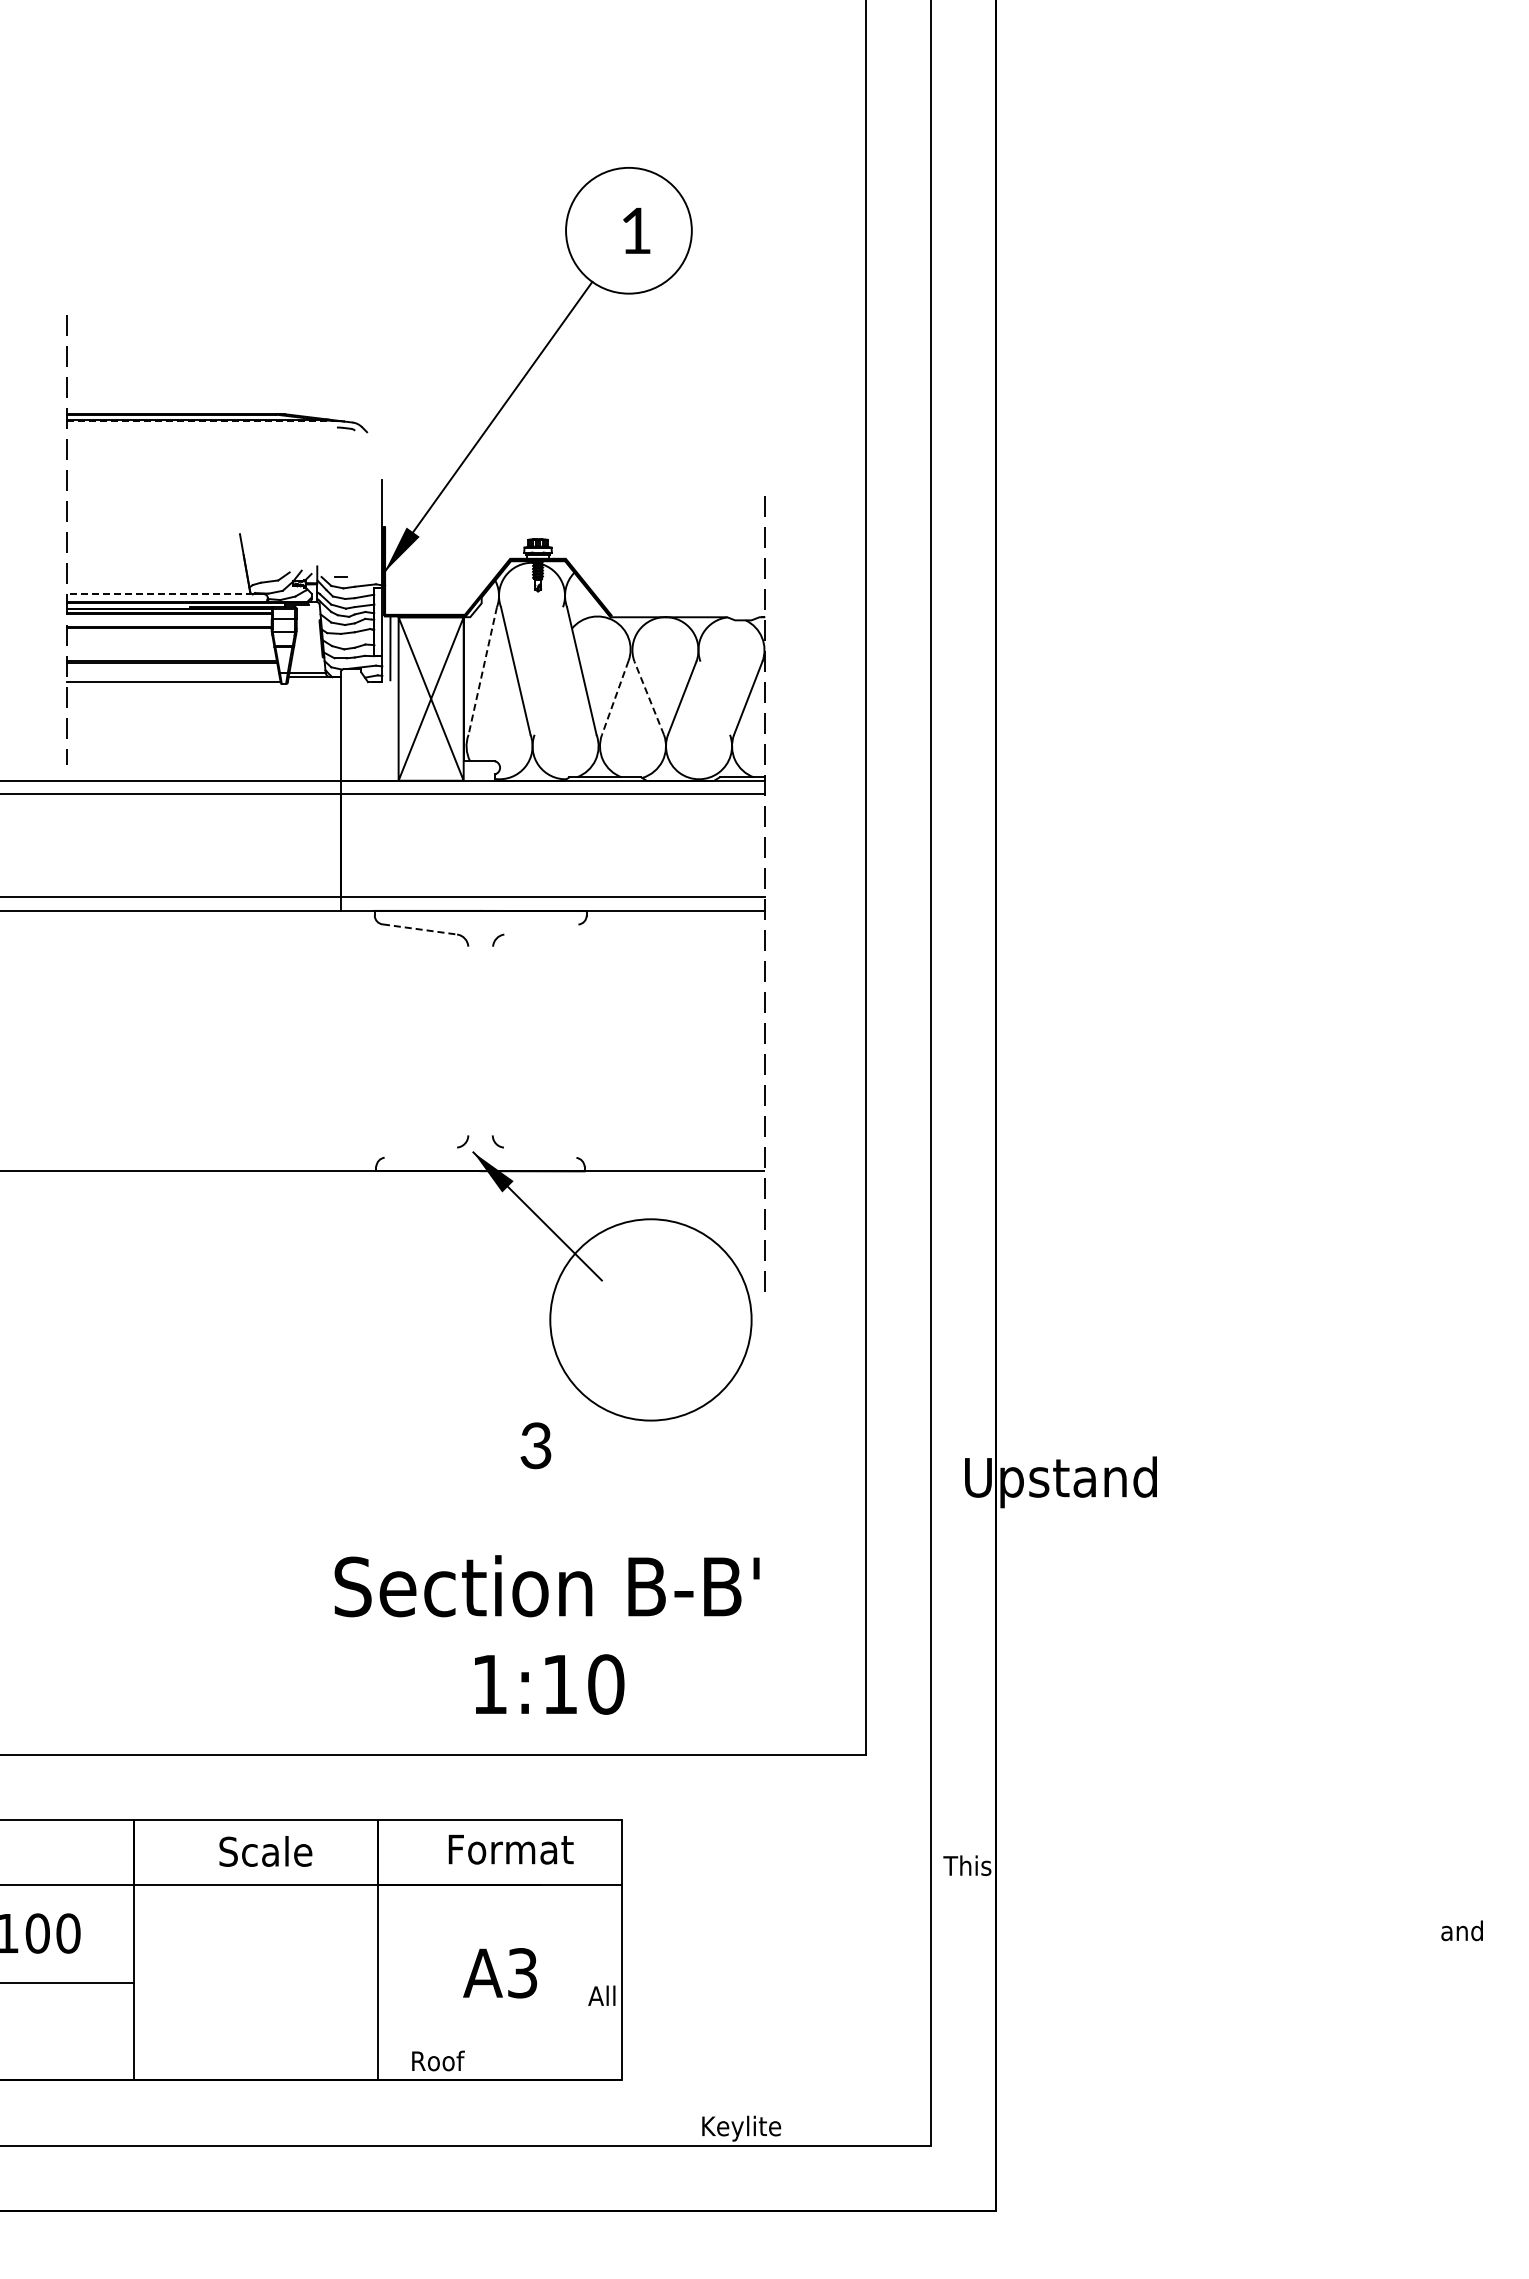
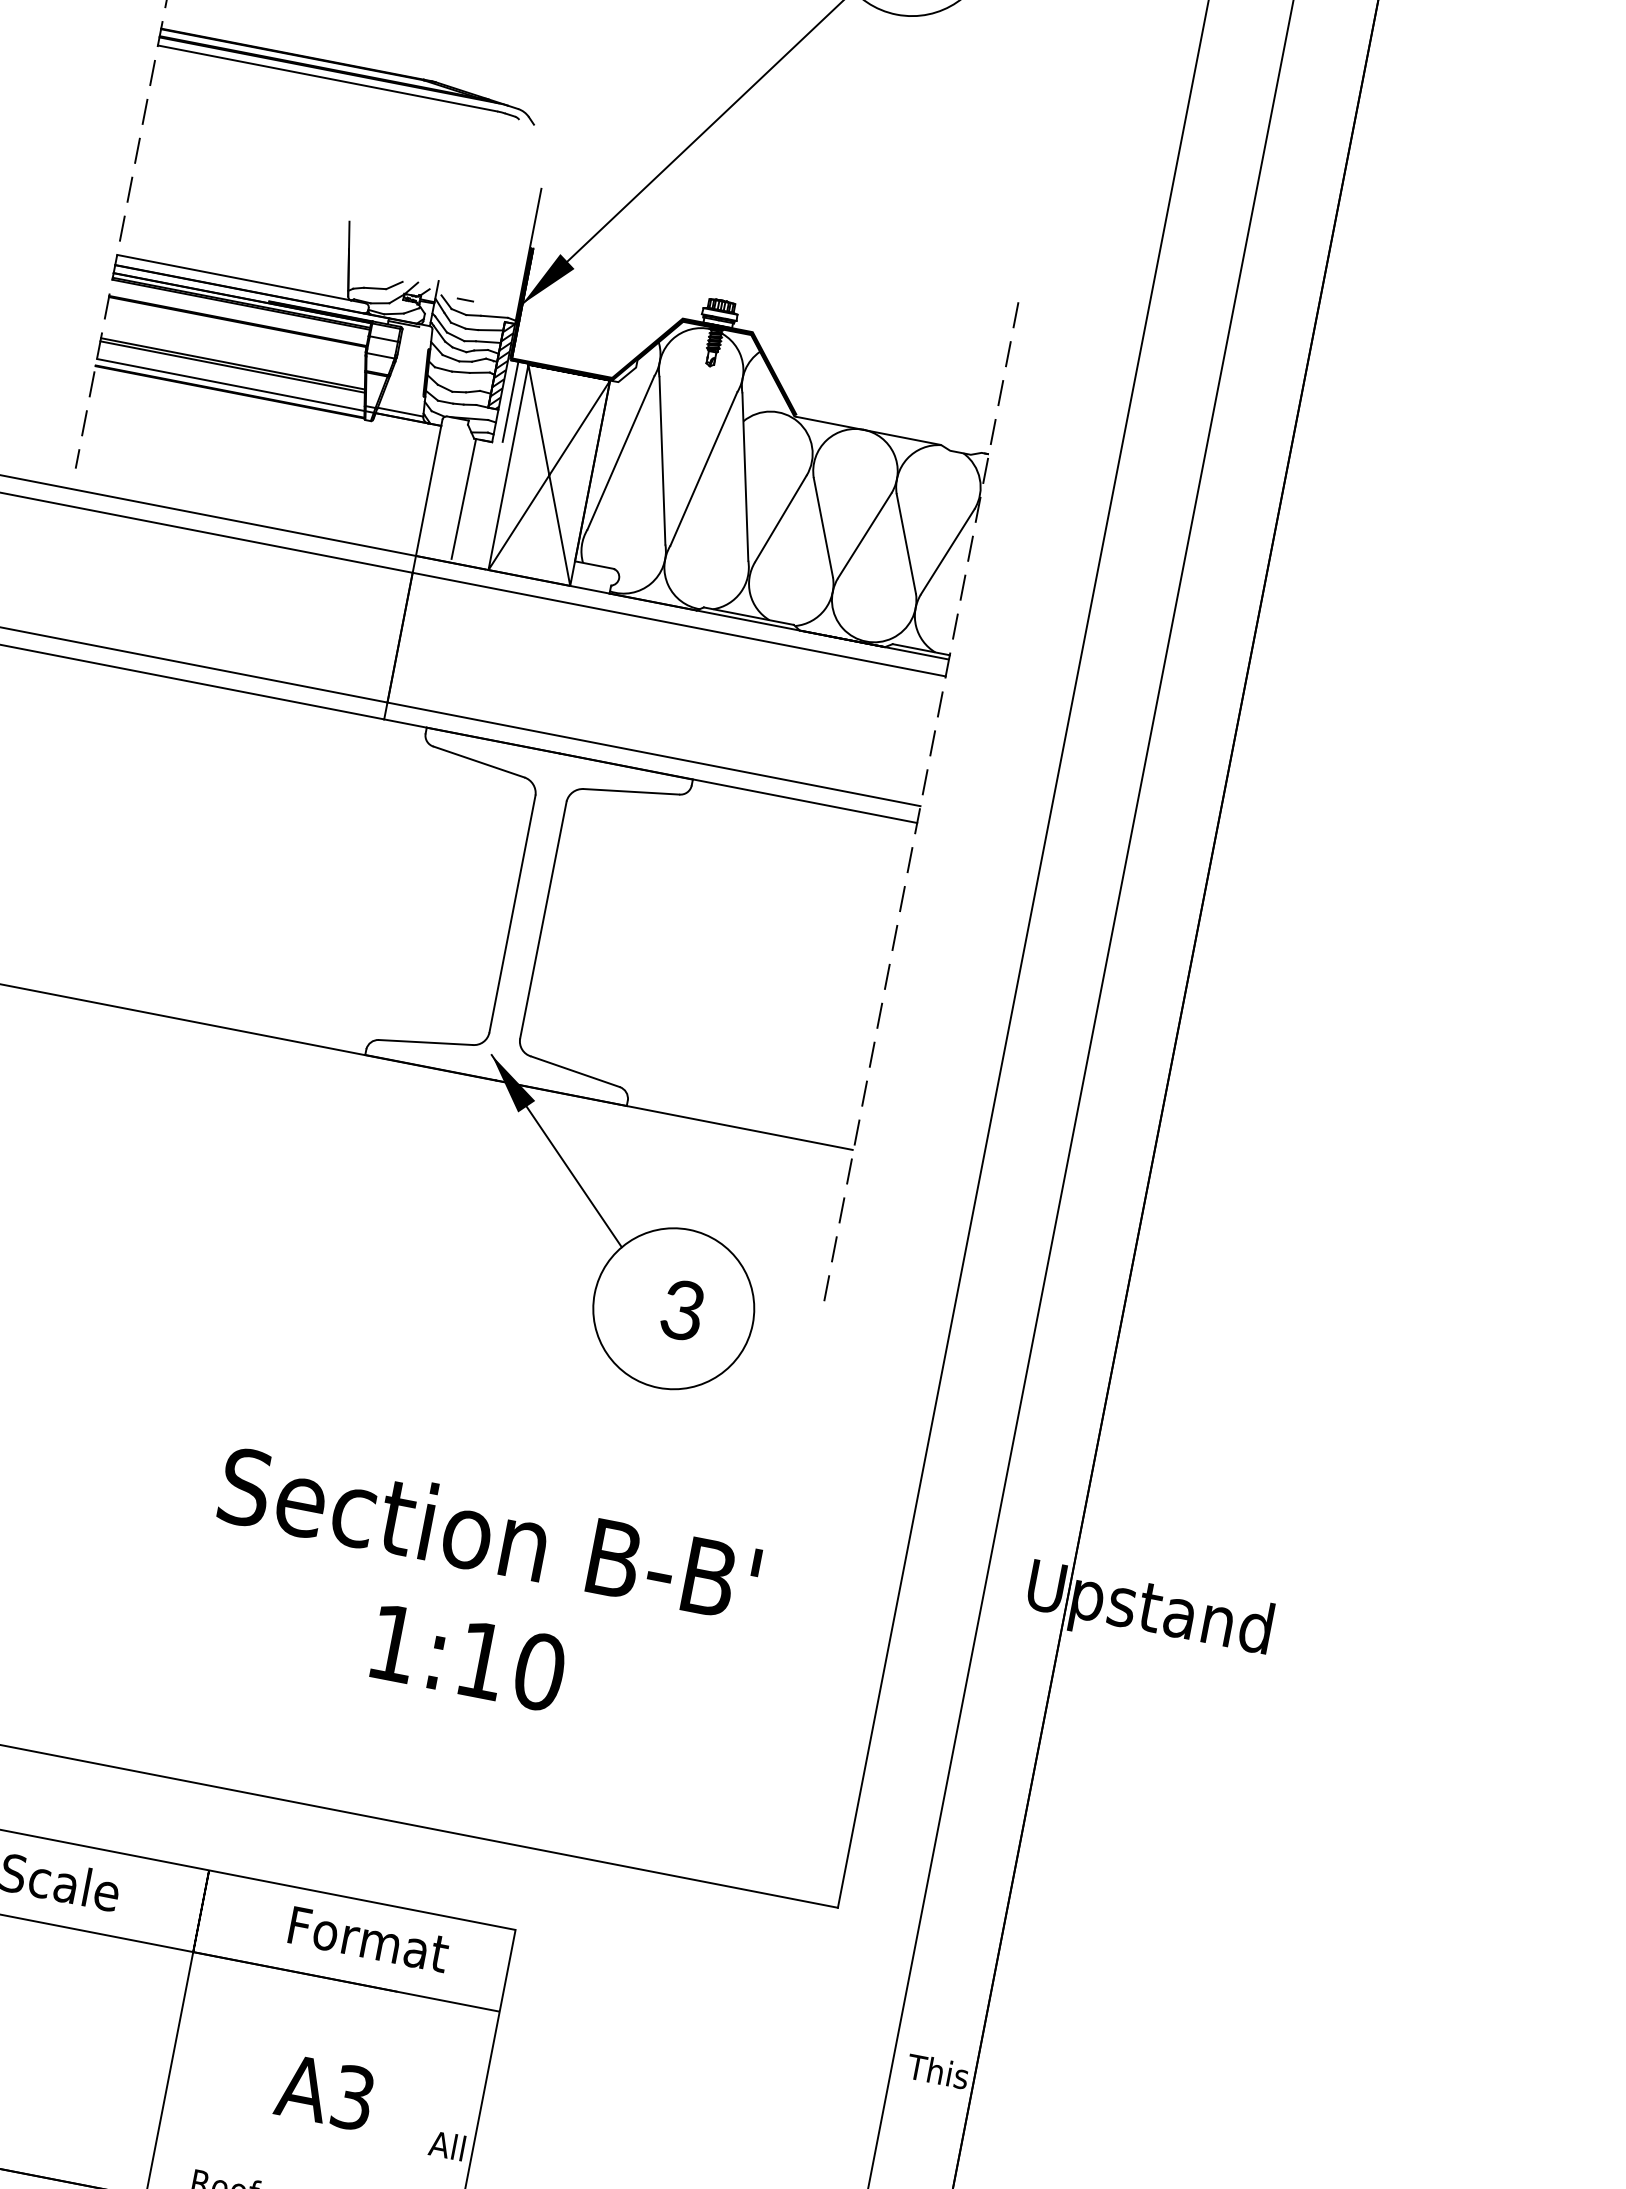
line: (202, 421) -> (329, 71), dashed -> solid
line: (201, 427) -> (327, 78), added
line: (159, 594) -> (233, 277), dashed -> solid
hatch: (378, 621) -> (502, 365), added
line: (548, 670) -> (703, 468), added
line: (482, 671) -> (620, 453), dashed -> solid
line: (198, 677) -> (262, 391), added
line: (173, 682) -> (229, 391), added
line: (649, 697) -> (823, 526), dashed -> solid
line: (715, 697) -> (906, 542), added
line: (615, 698) -> (780, 519), dashed -> solid
line: (368, 729) -> (463, 498), added
line: (420, 929) -> (479, 762), dashed -> solid
line: (541, 929) -> (631, 791), added
line: (468, 1040) -> (512, 913), added
line: (492, 1040) -> (543, 919), added
line: (420, 1152) -> (425, 1042), added
line: (539, 1152) -> (574, 1071), added
circle: (650, 1319) -> (673, 1308), size x0.62
text: (535, 1445) -> (682, 1309), moved
text: (546, 1634) -> (476, 1594), moved

